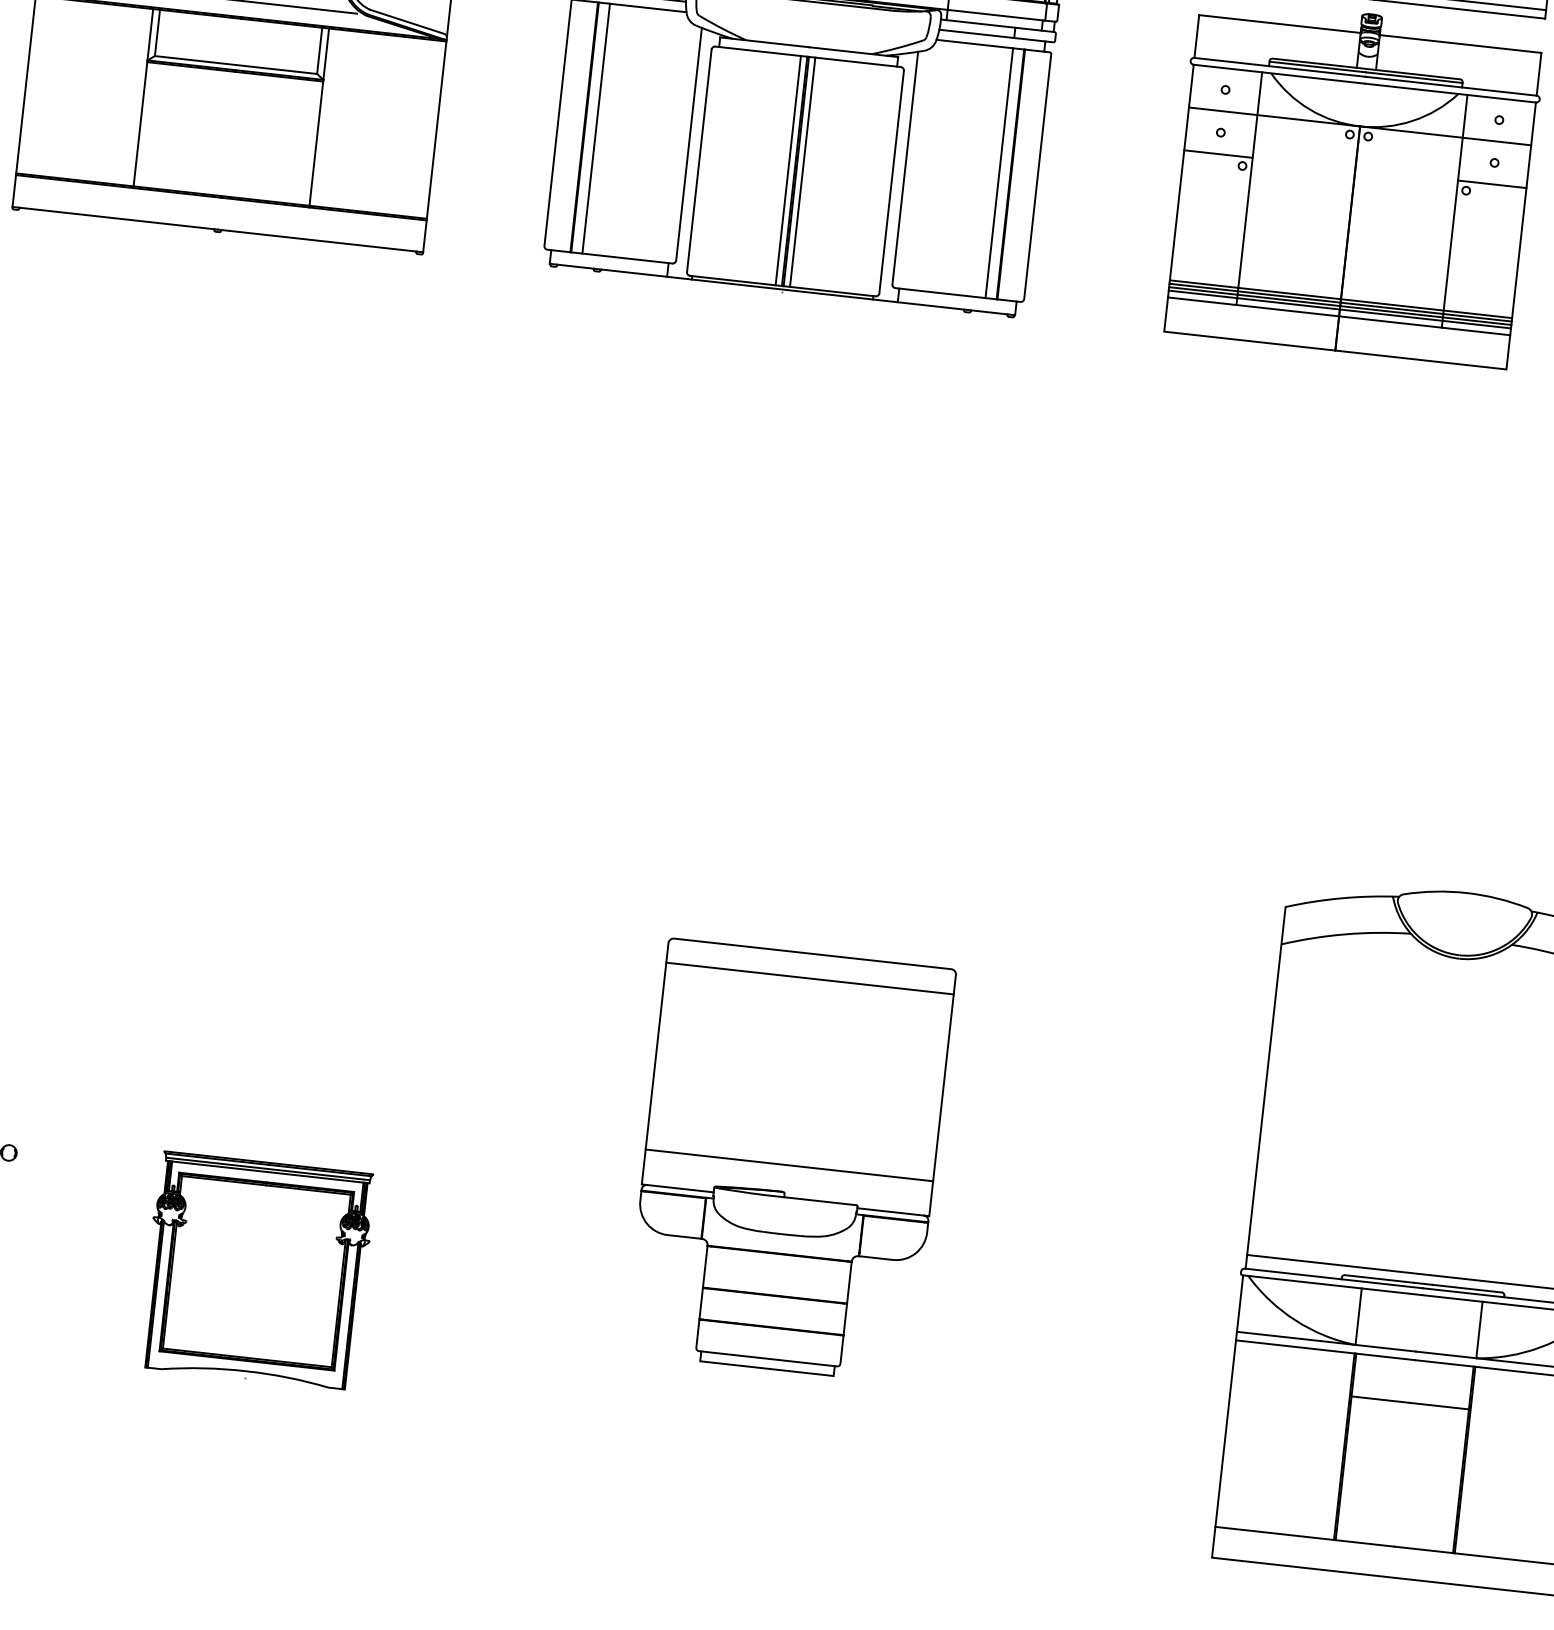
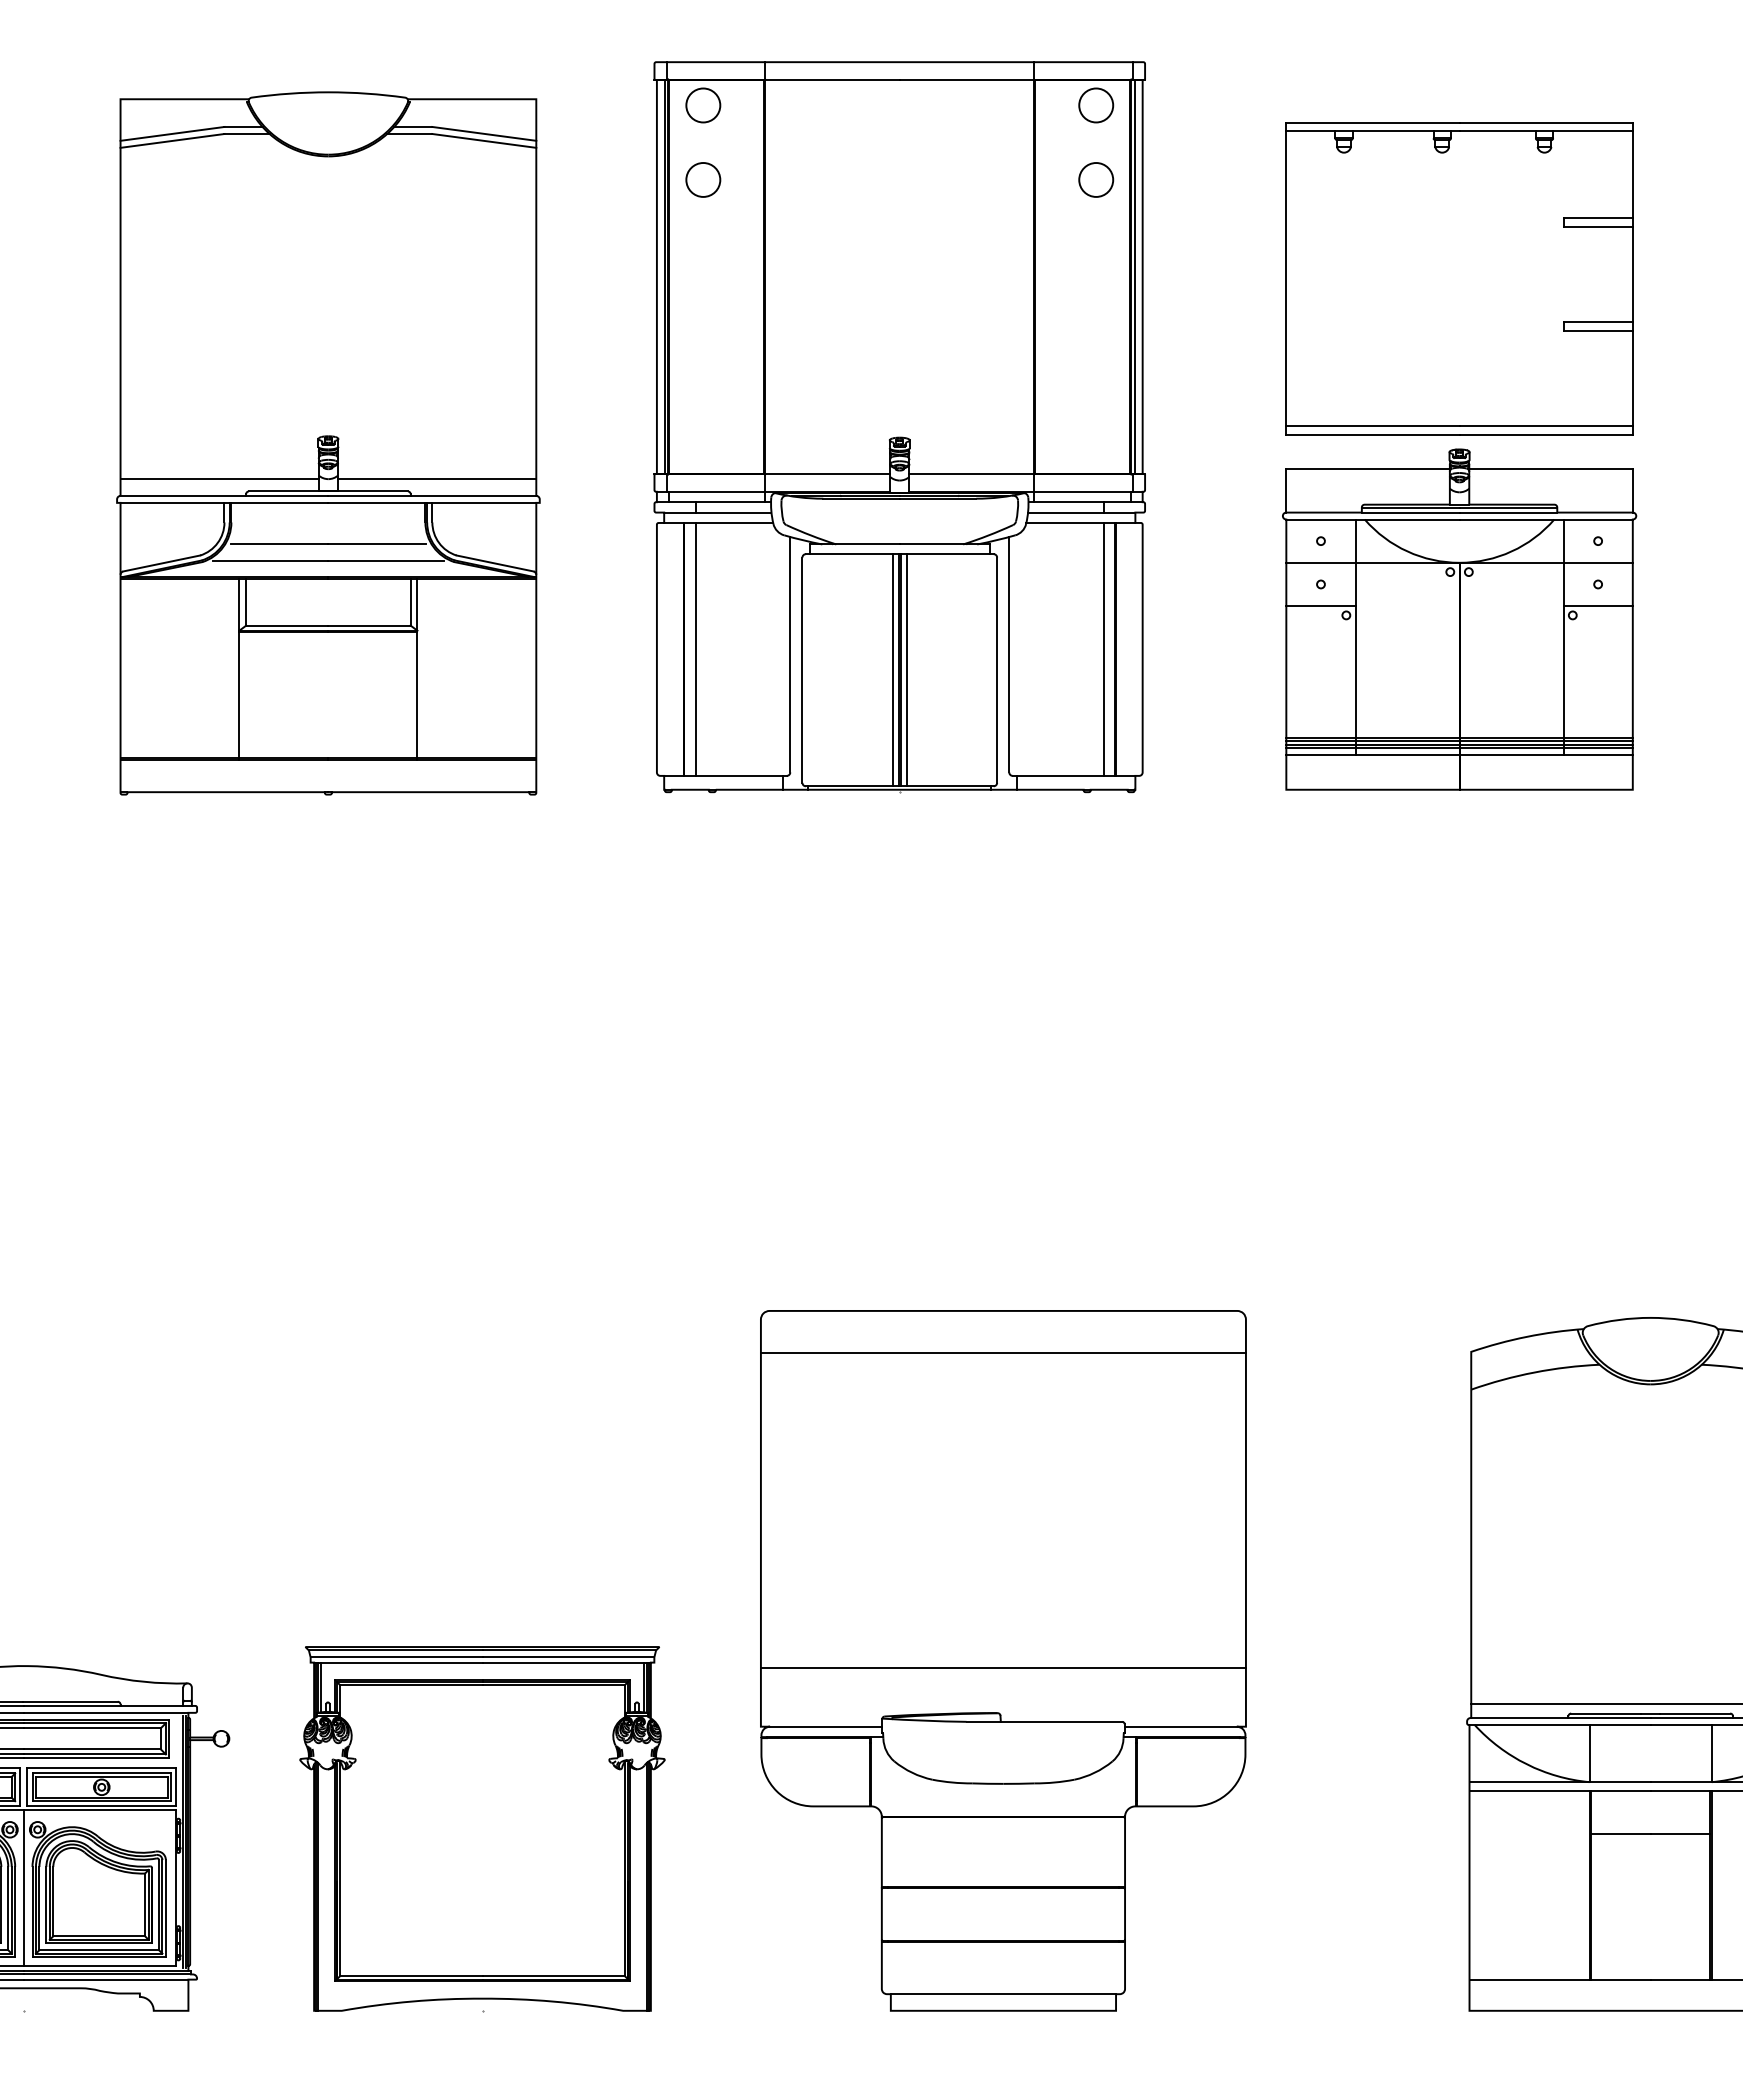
part: (789, 1160) -> (1003, 1660), size x1.67
part: (256, 1270) -> (482, 1829), size x1.67

